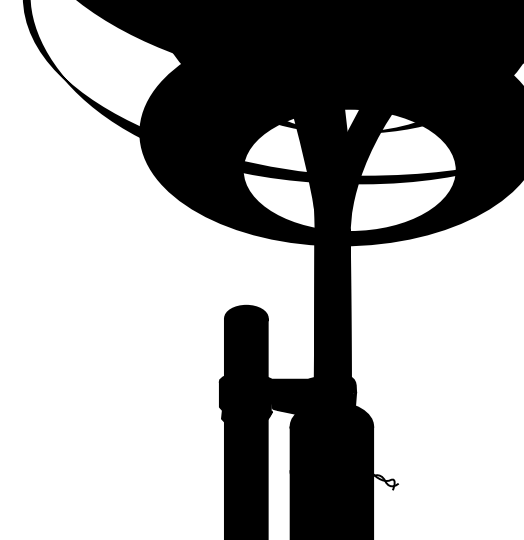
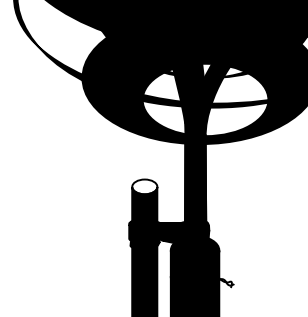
fill: (245, 317) -> (144, 186), removed

